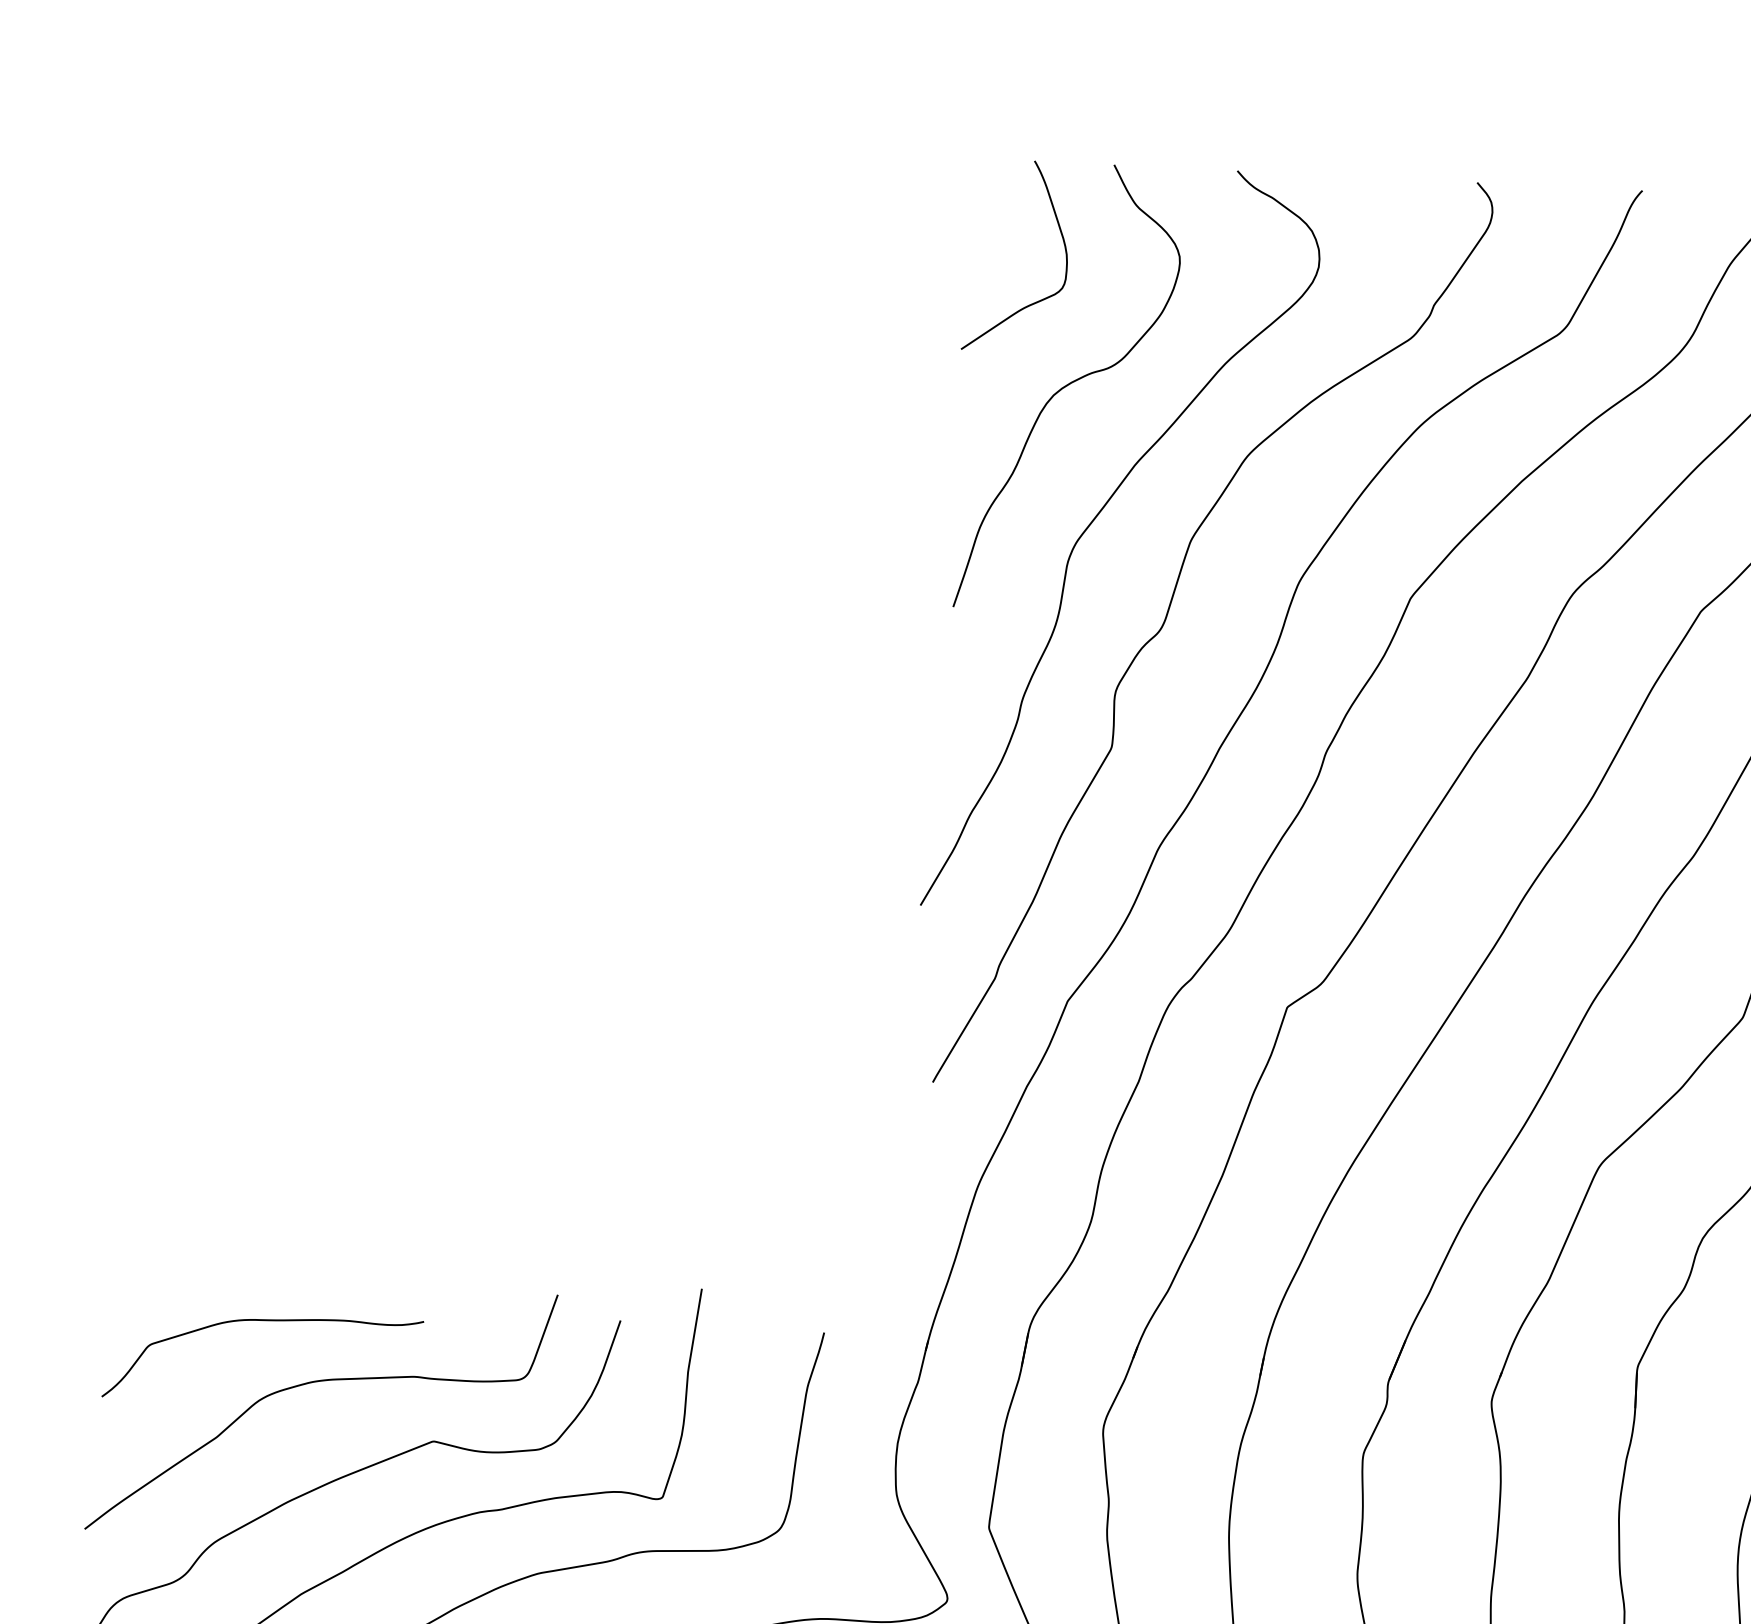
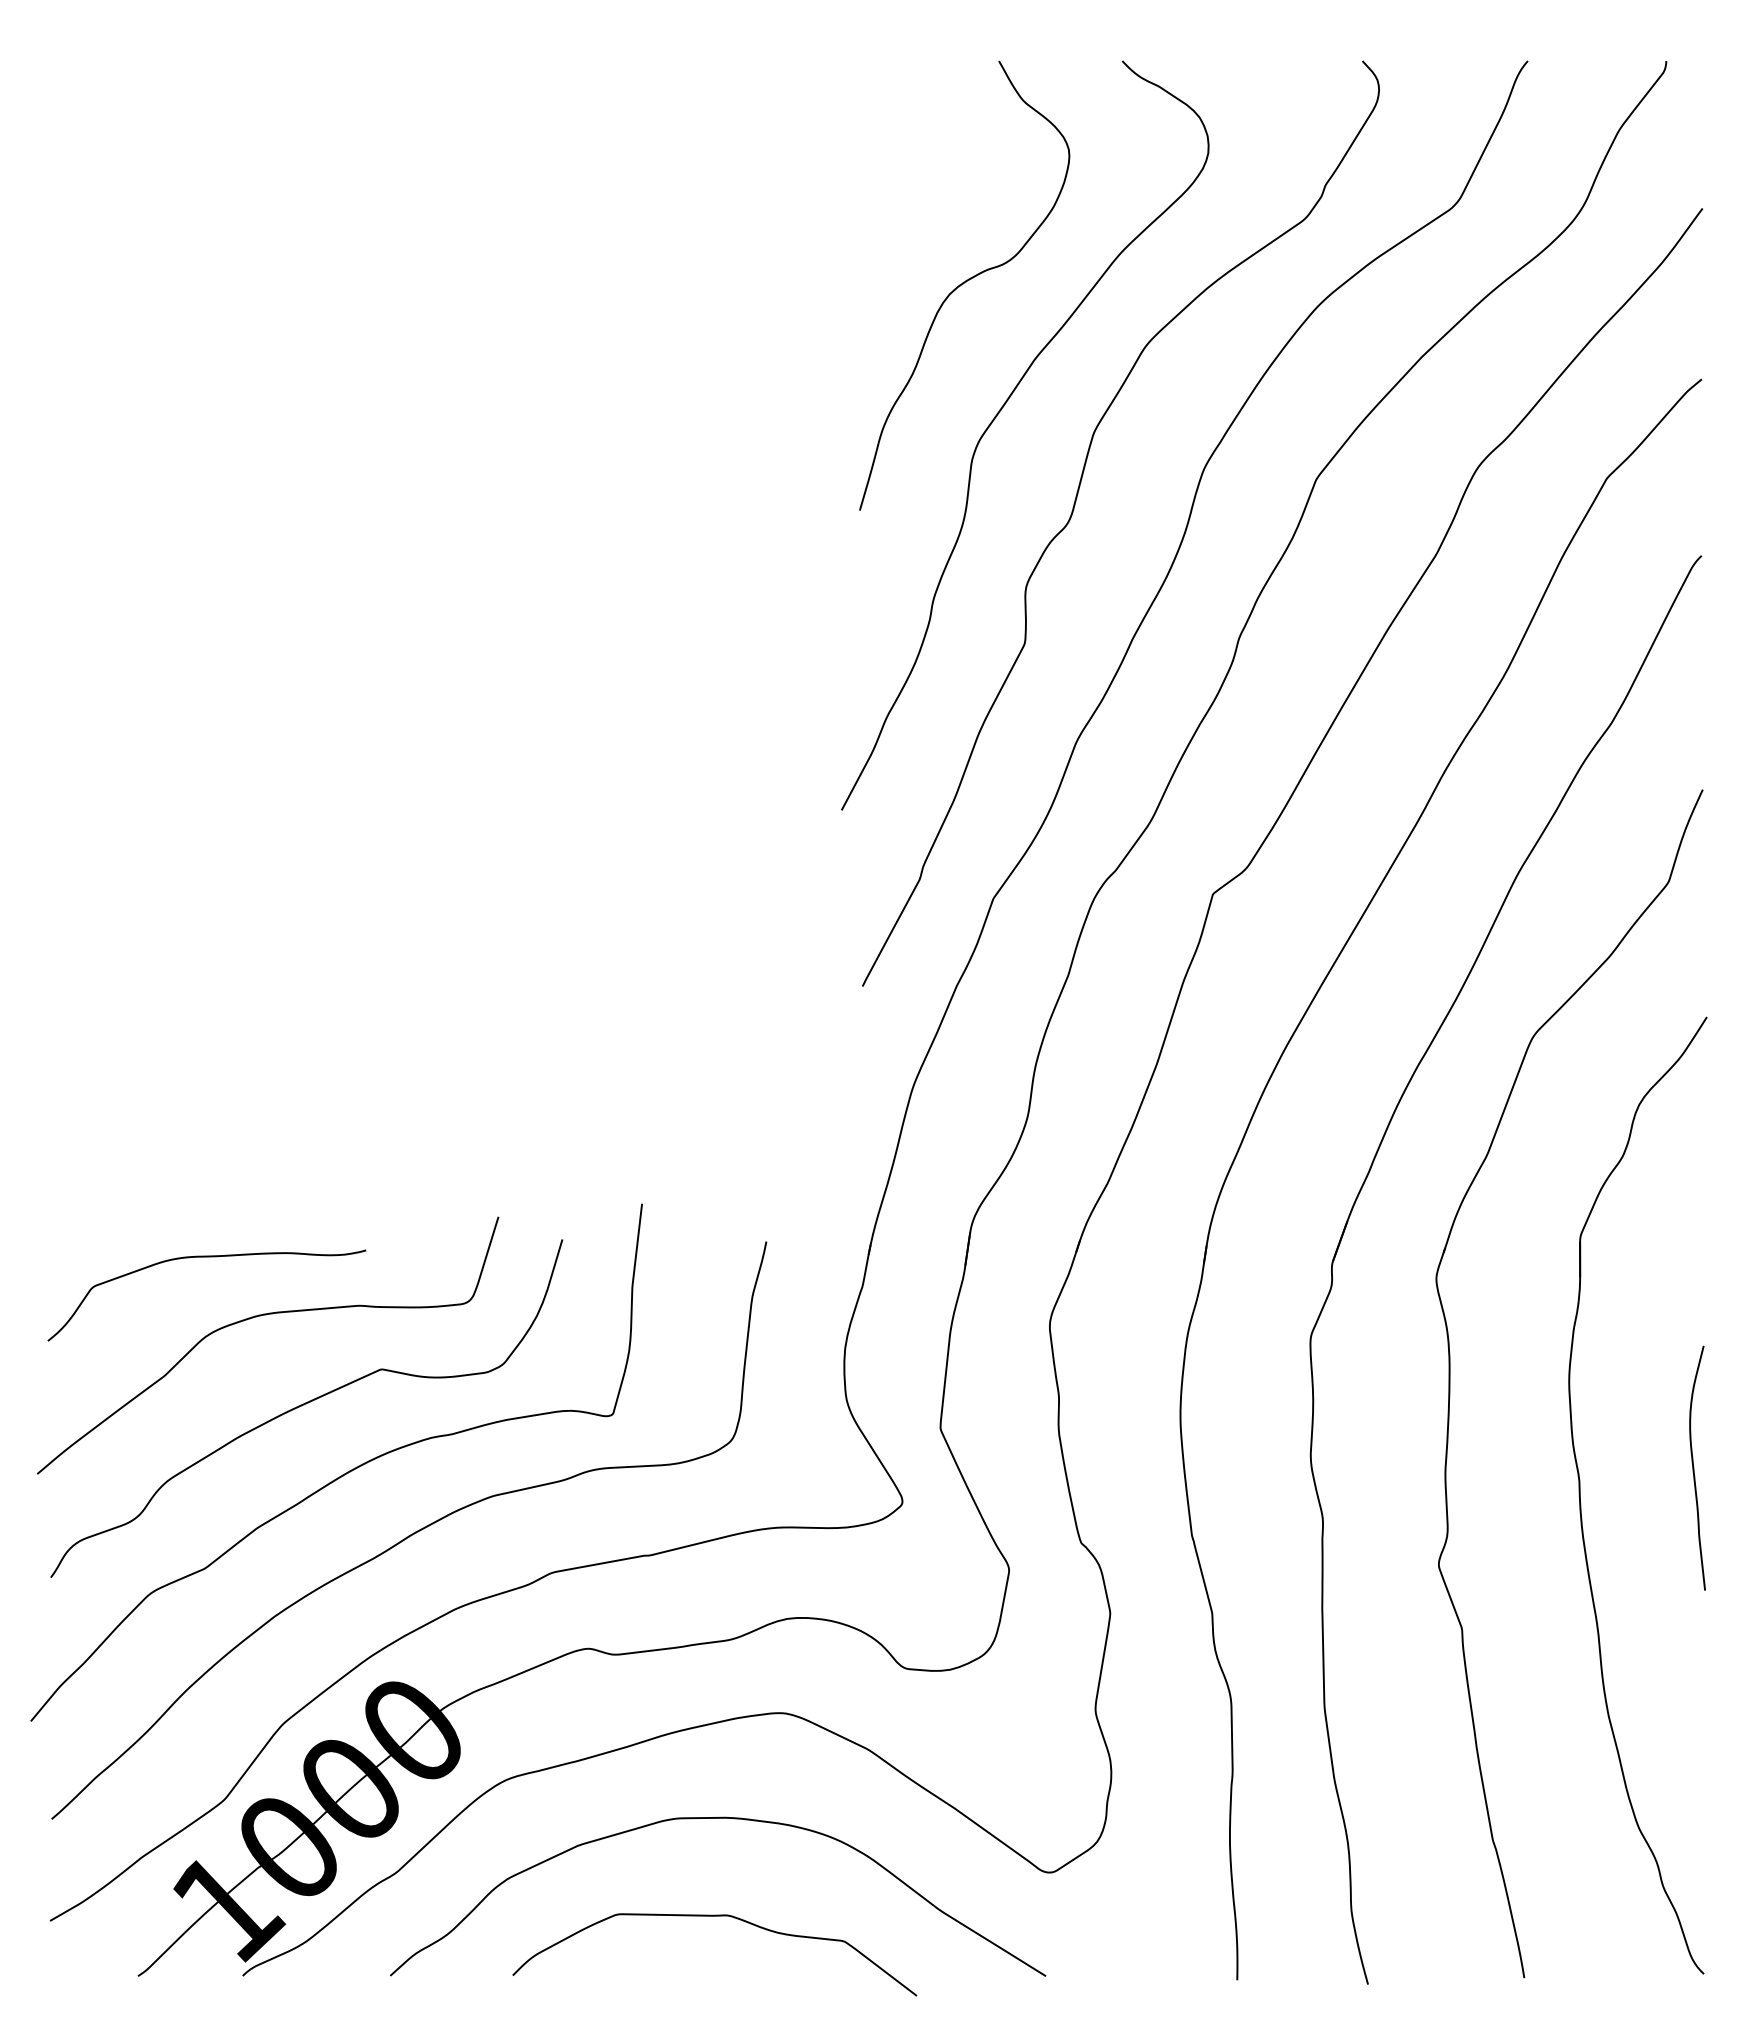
curve: (1062, 241) -> (951, 140), removed

